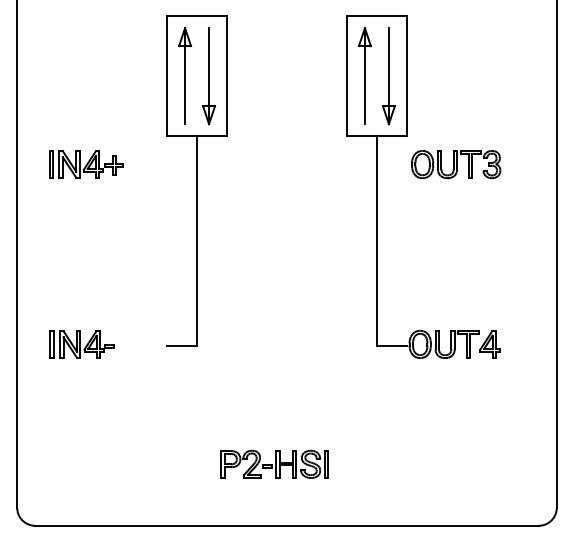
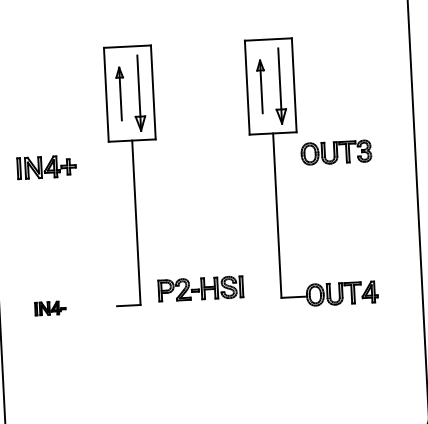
part: (185, 75) -> (120, 93), size x0.7
part: (364, 75) -> (261, 86), size x0.7
part: (81, 344) -> (49, 308), size x0.6
part: (274, 463) -> (200, 288), moved

